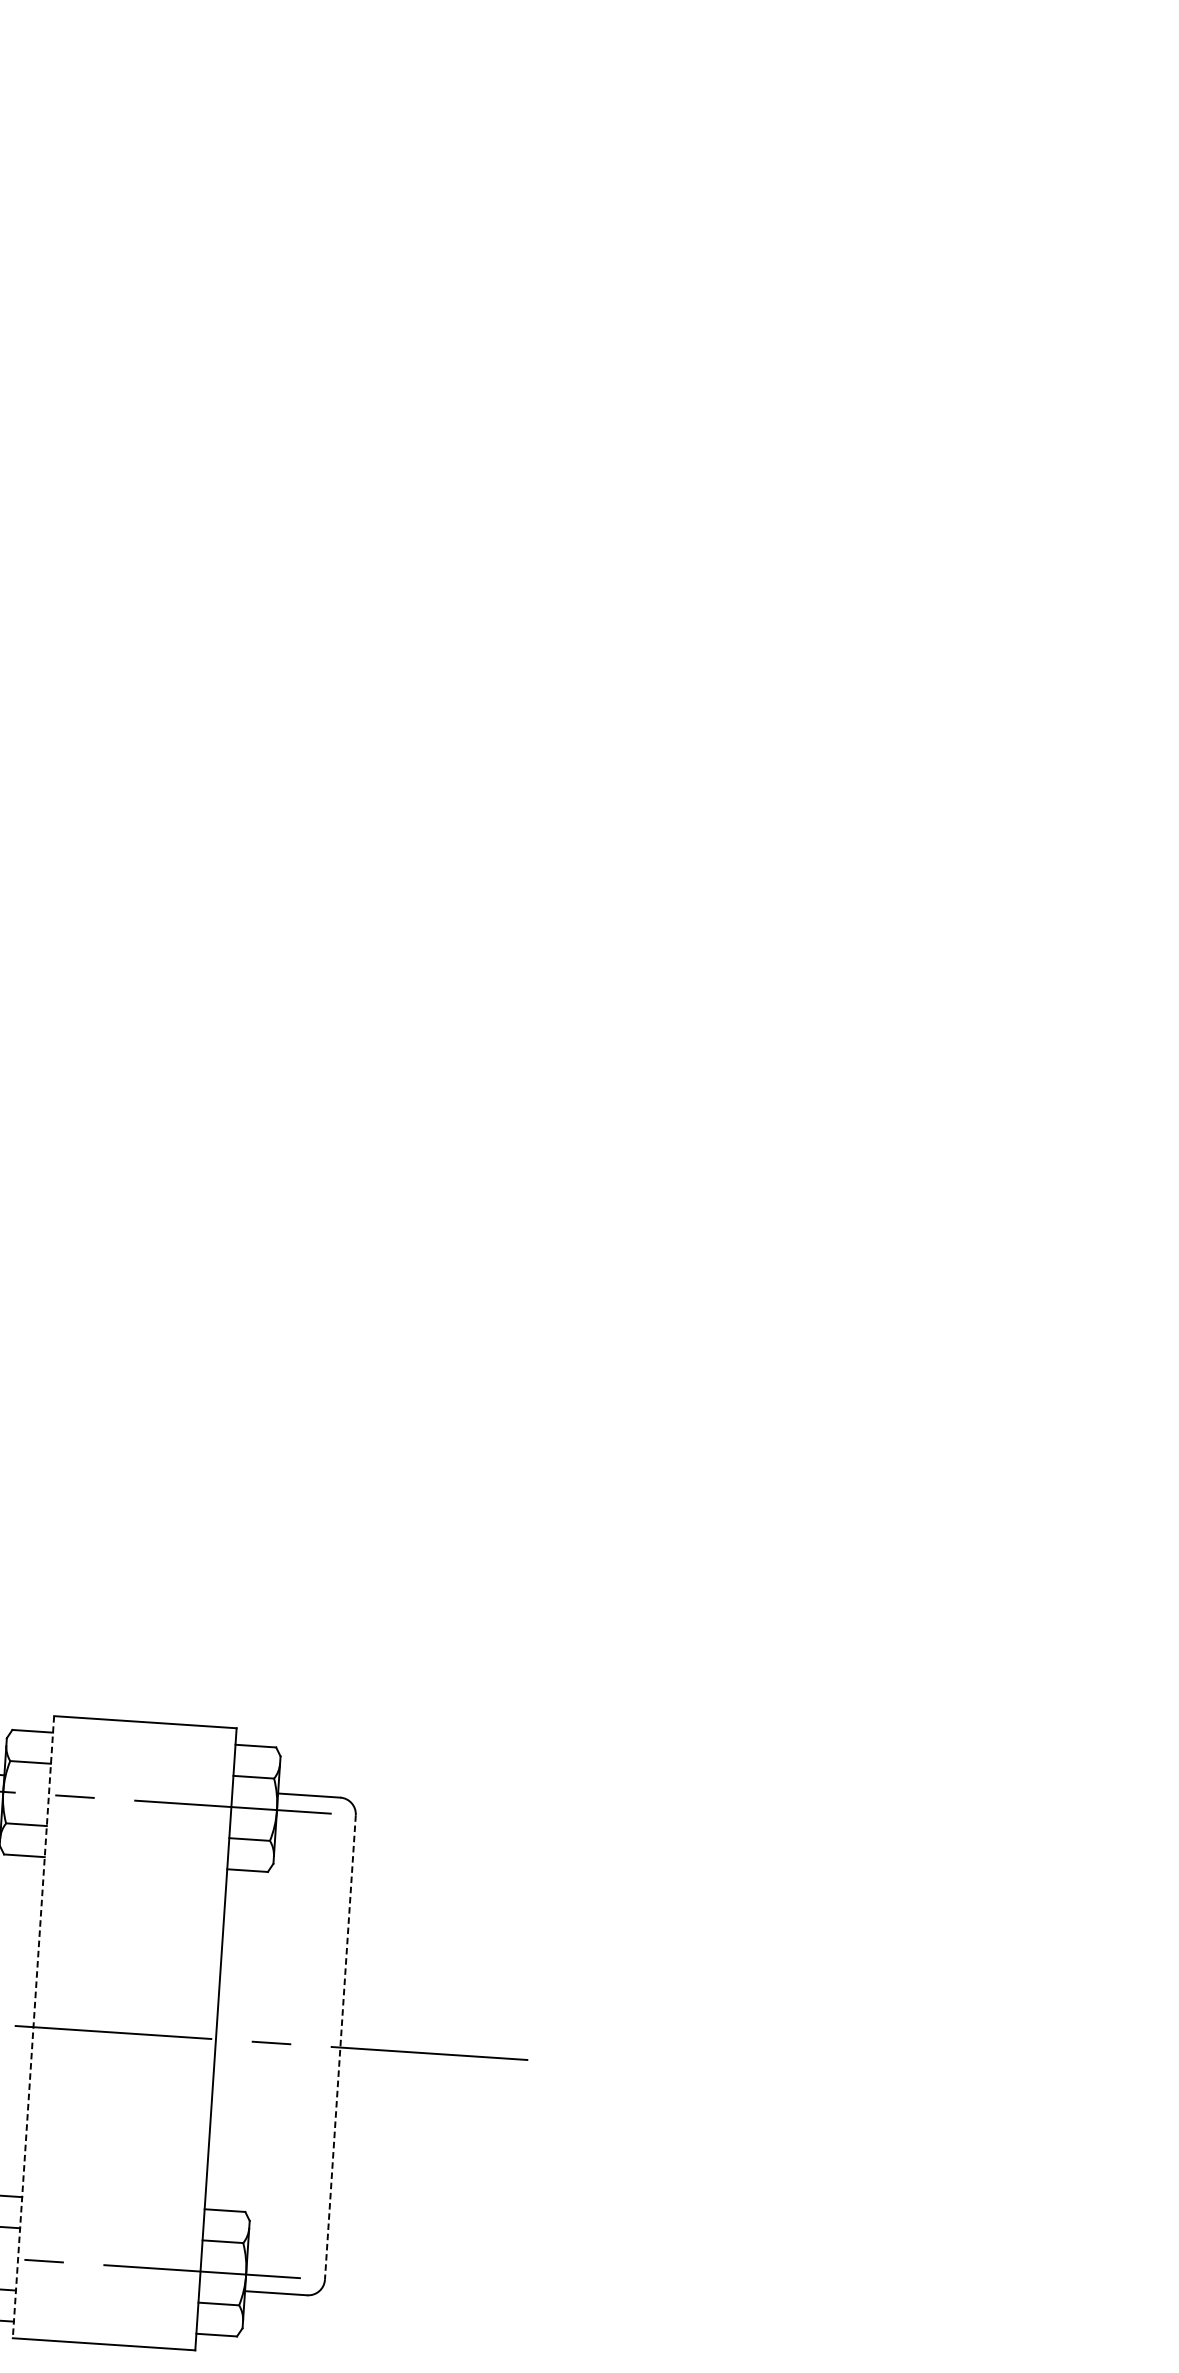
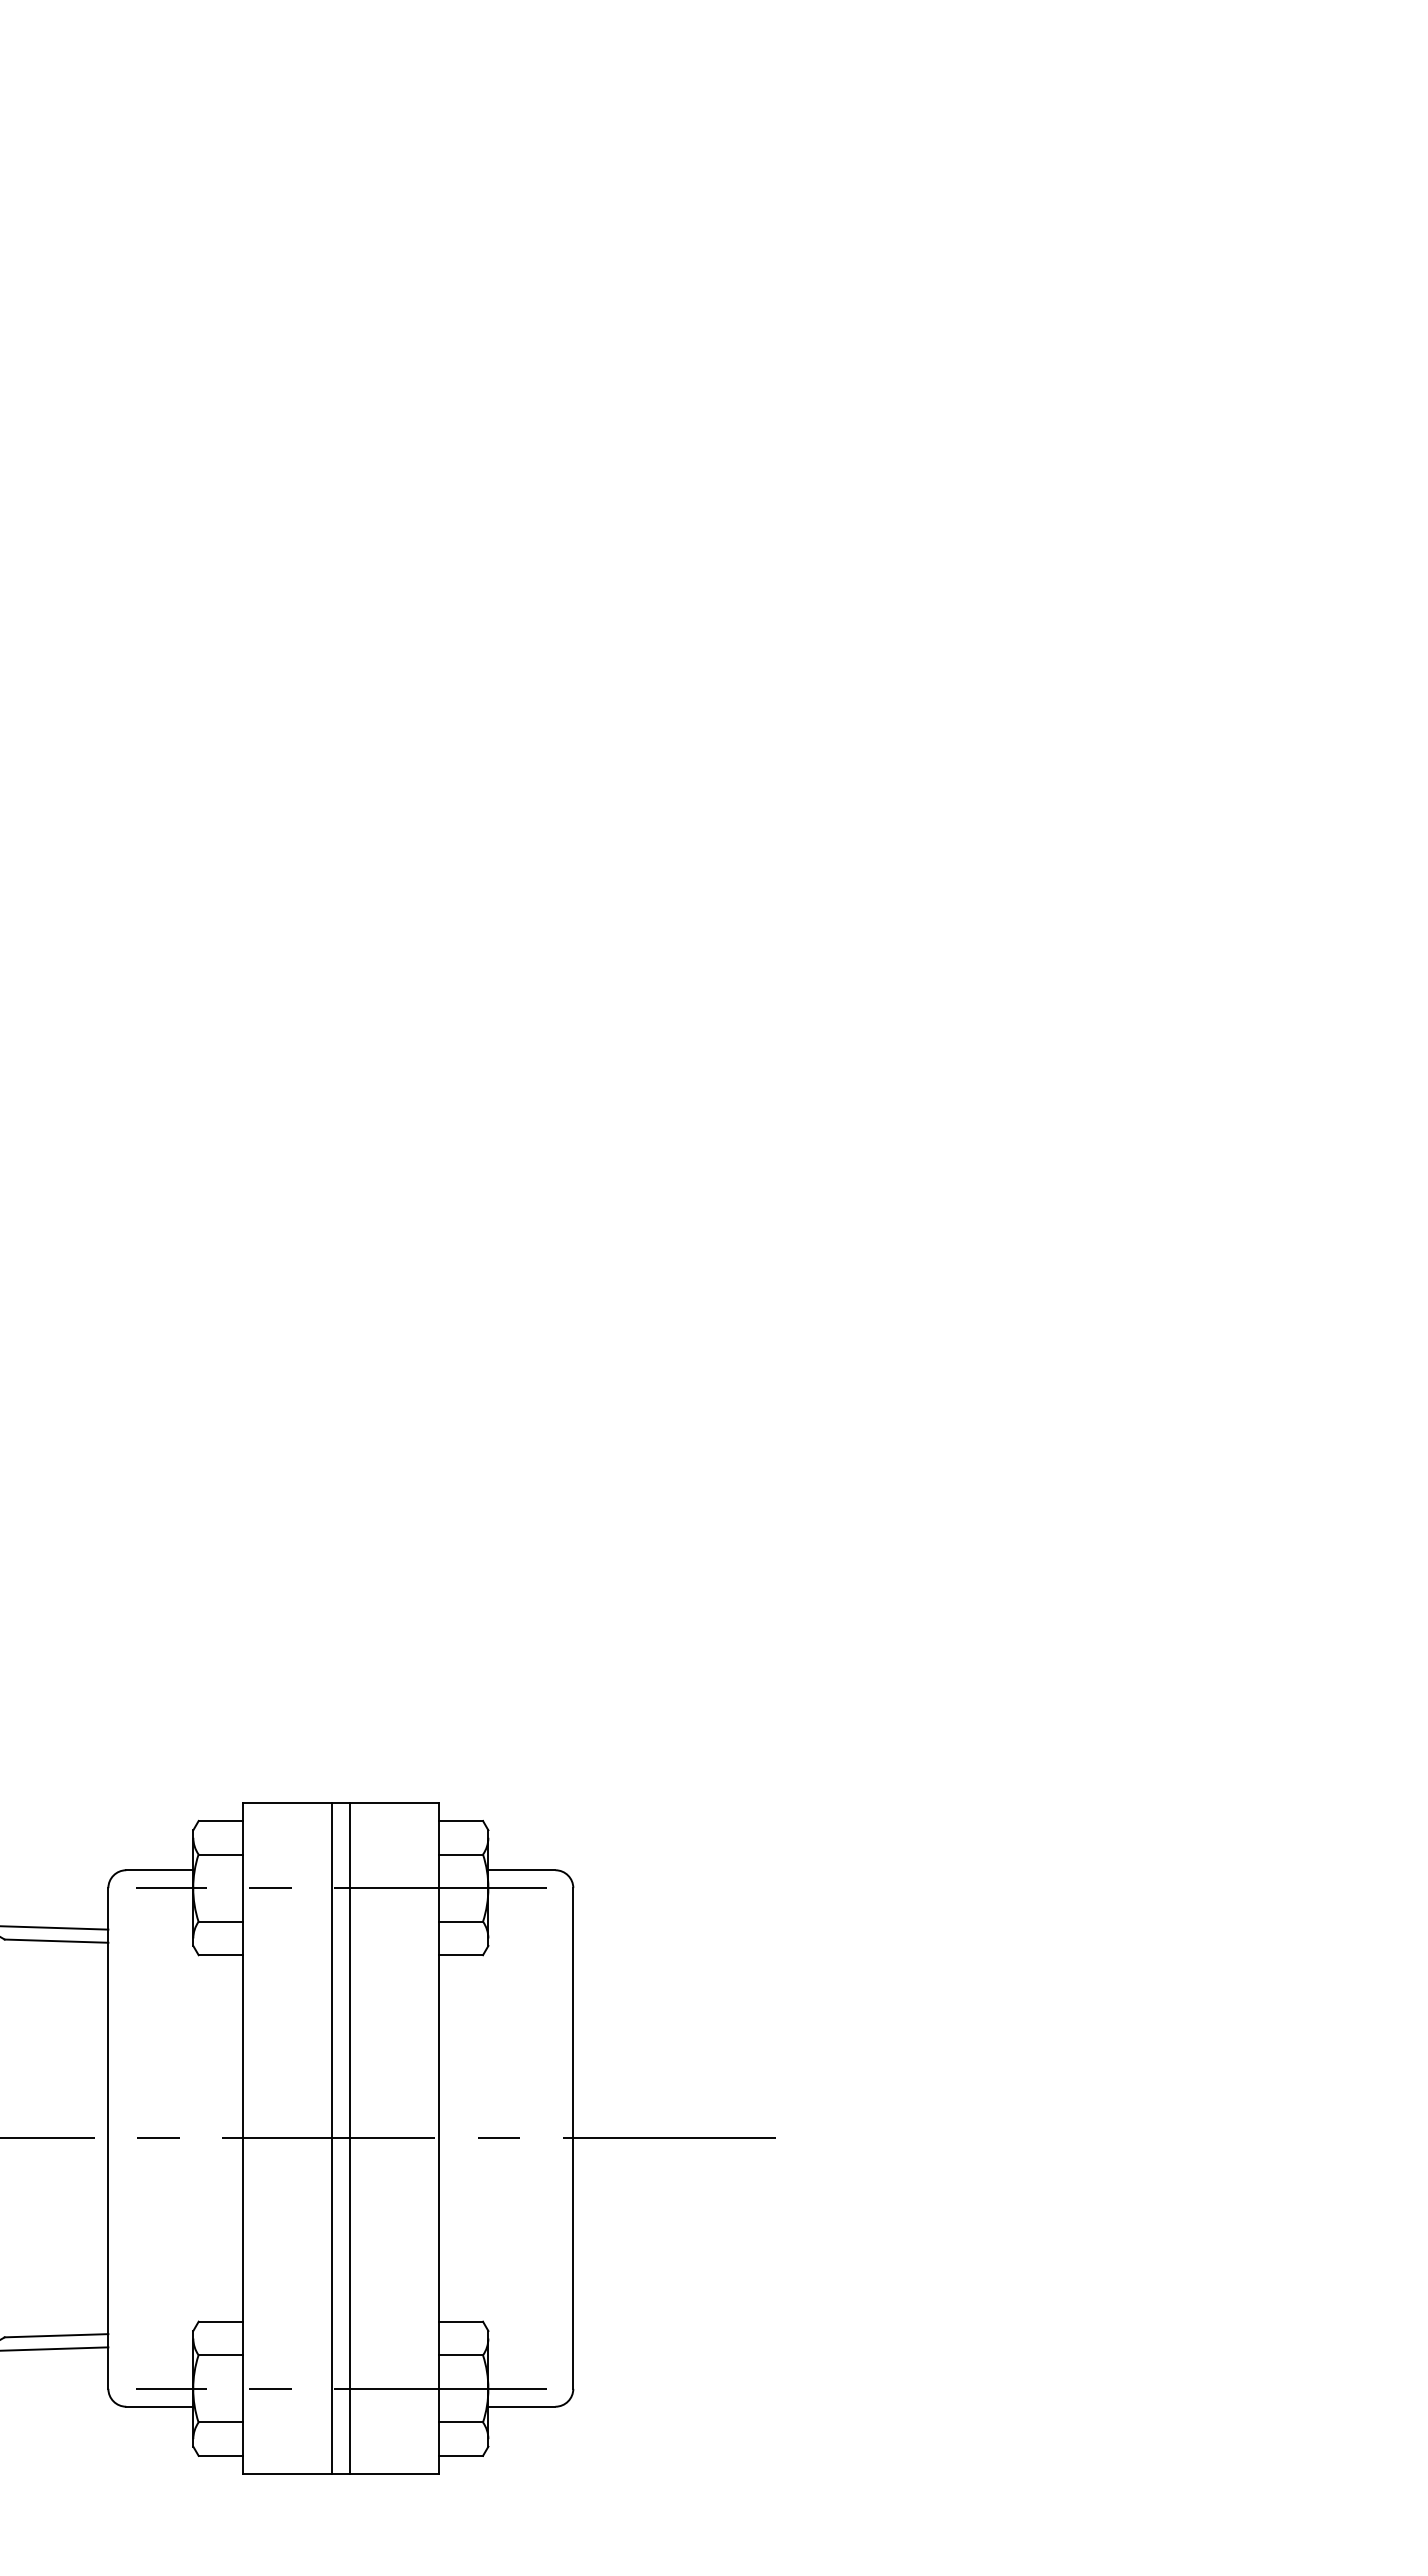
line: (33, 2027) -> (242, 2138), dashed -> solid
line: (116, 2032) -> (331, 2138), added
line: (132, 2033) -> (349, 2138), added
line: (340, 2047) -> (573, 2138), dashed -> solid

